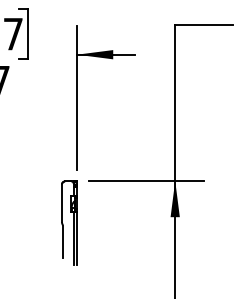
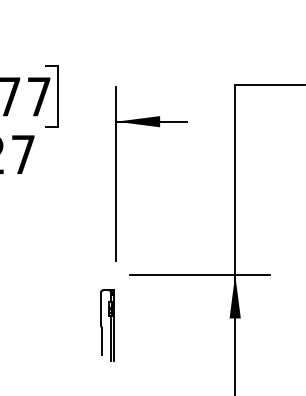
part: (69, 223) -> (107, 325), size x0.7

